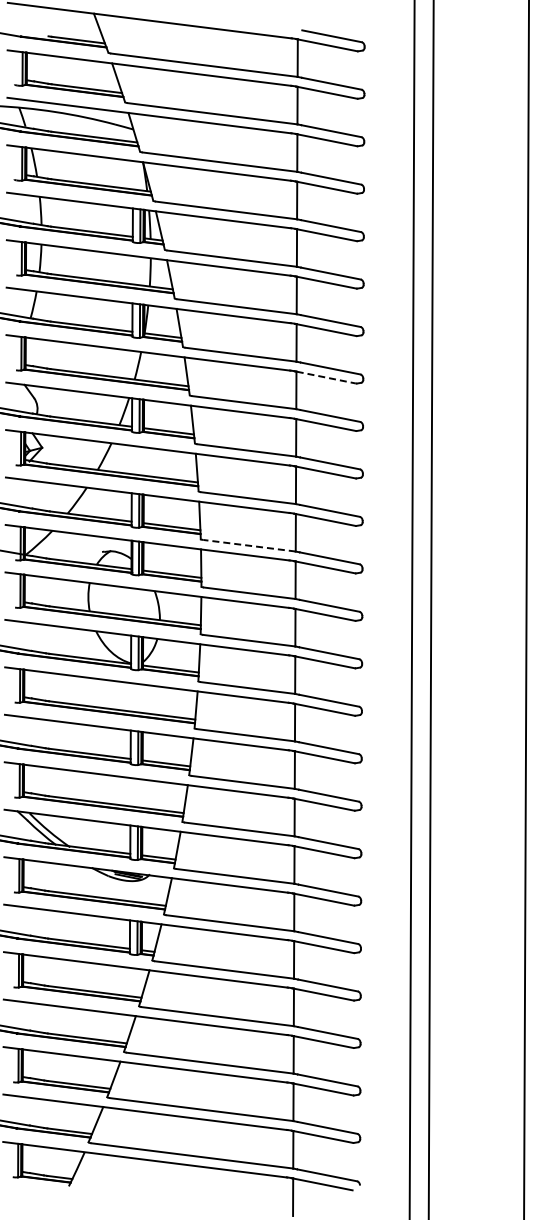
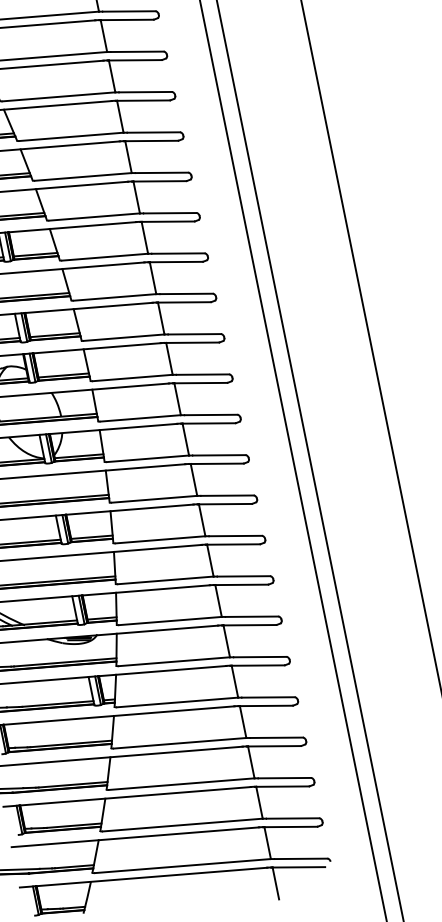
line: (326, 377) -> (160, 181), dashed -> solid
line: (249, 545) -> (124, 337), dashed -> solid

